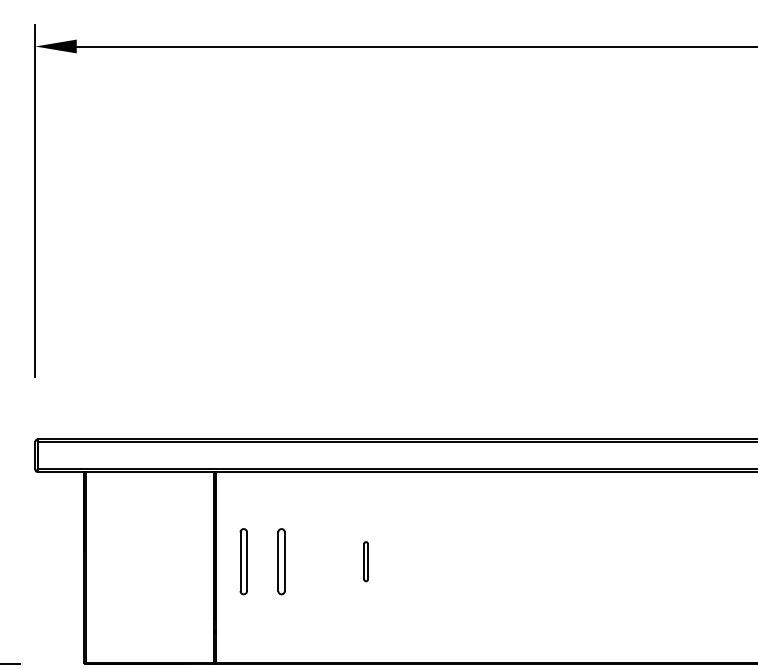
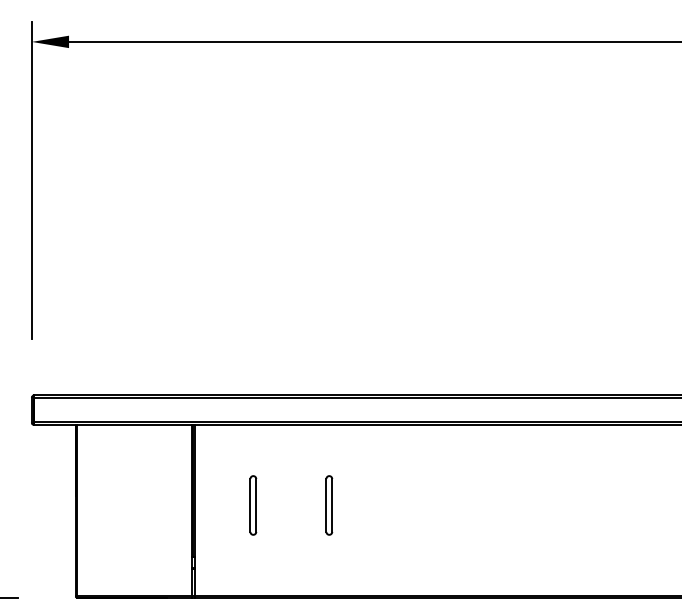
part: (243, 561) -> (219, 505), removed
part: (366, 561) -> (329, 505), size x1.67

